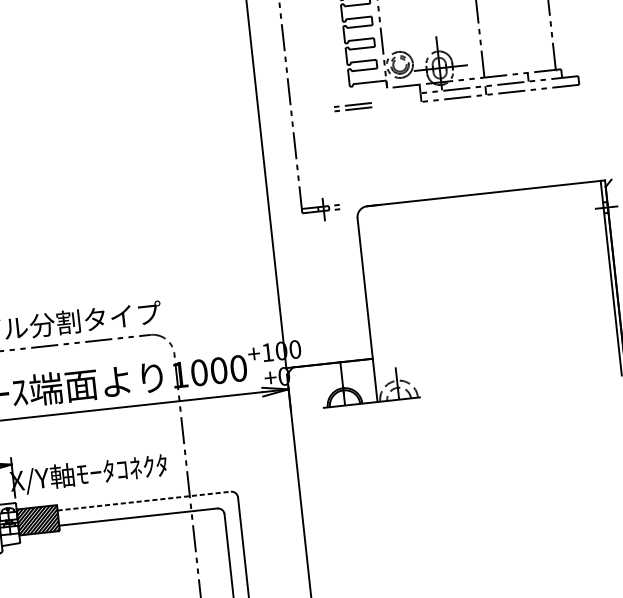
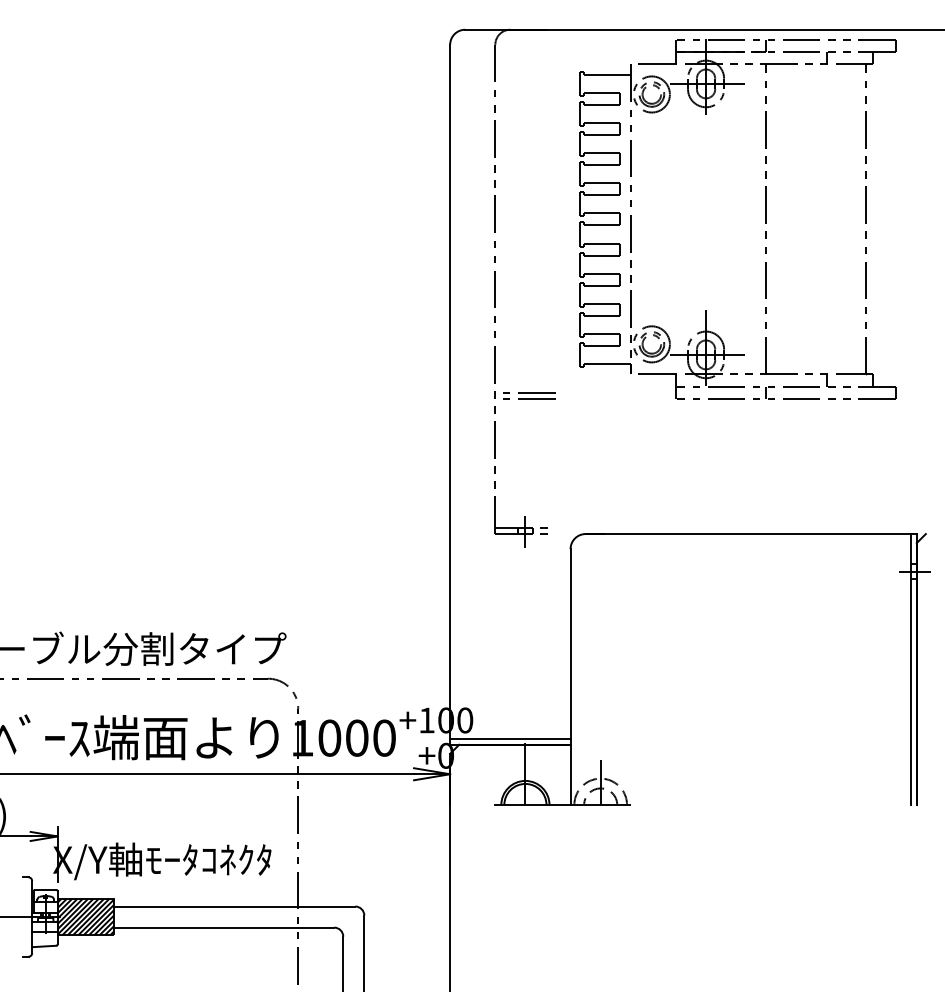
part: (353, 107) -> (529, 395), moved
line: (329, 358) -> (510, 738), added
line: (144, 501) -> (234, 906), dashed -> solid

